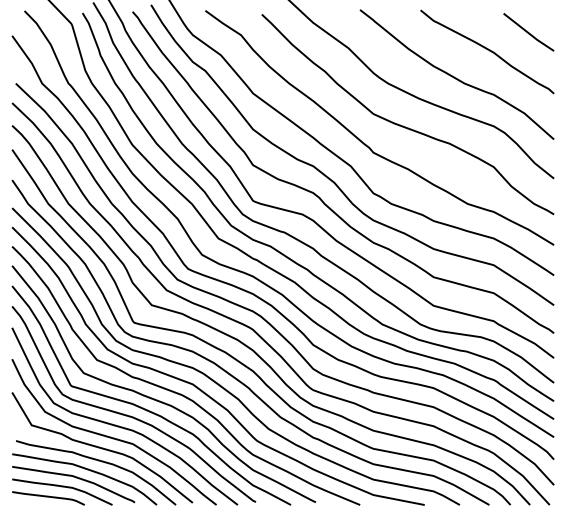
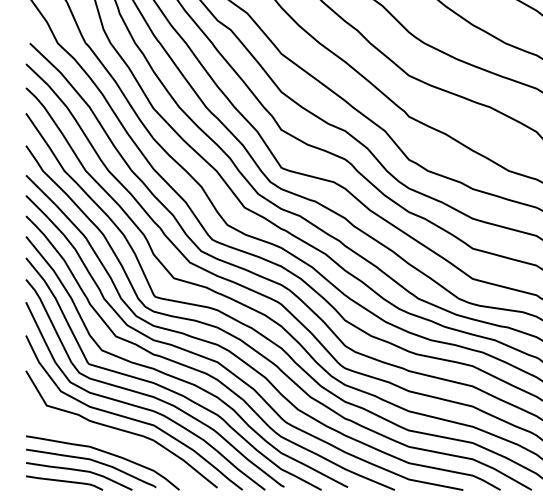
curve: (98, 461) -> (117, 443), removed

